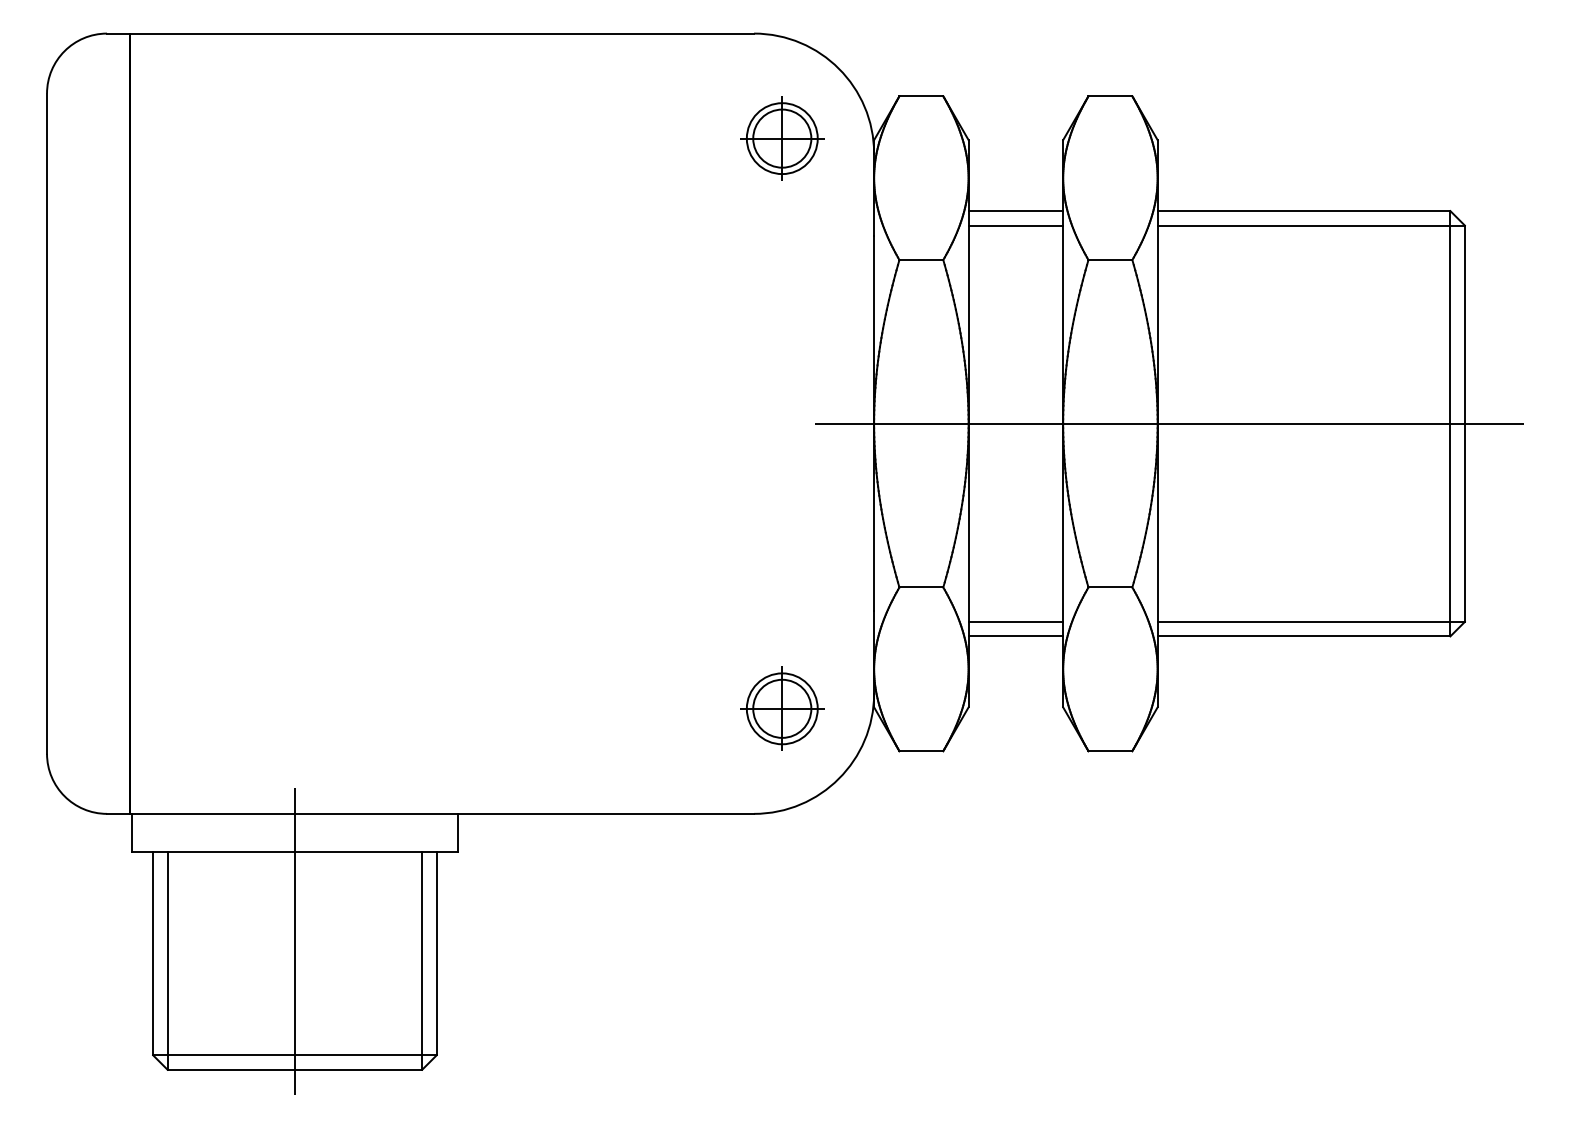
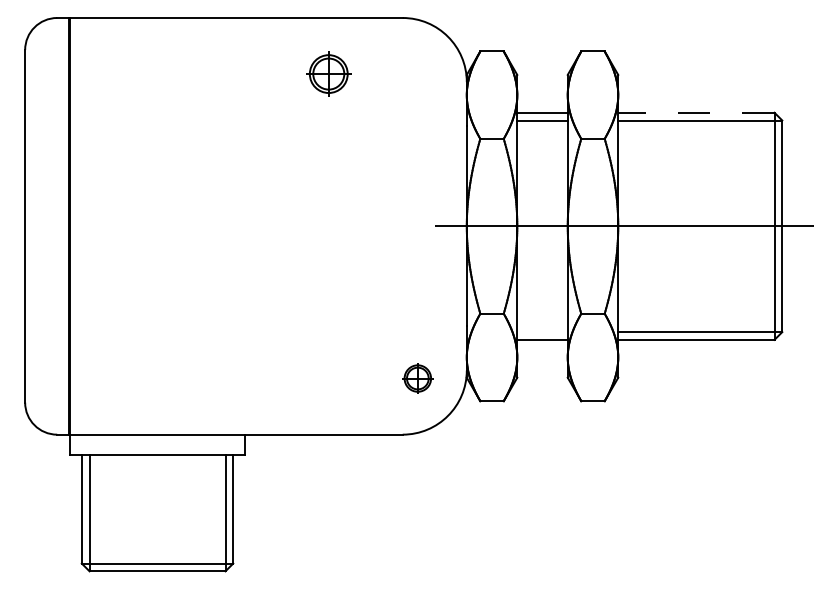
part: (781, 137) -> (328, 73), moved
line: (1302, 210) -> (695, 112), solid -> dashed
line: (1015, 622) -> (542, 332), removed
part: (781, 708) -> (417, 378), size x0.7
line: (294, 940) -> (157, 502), removed

